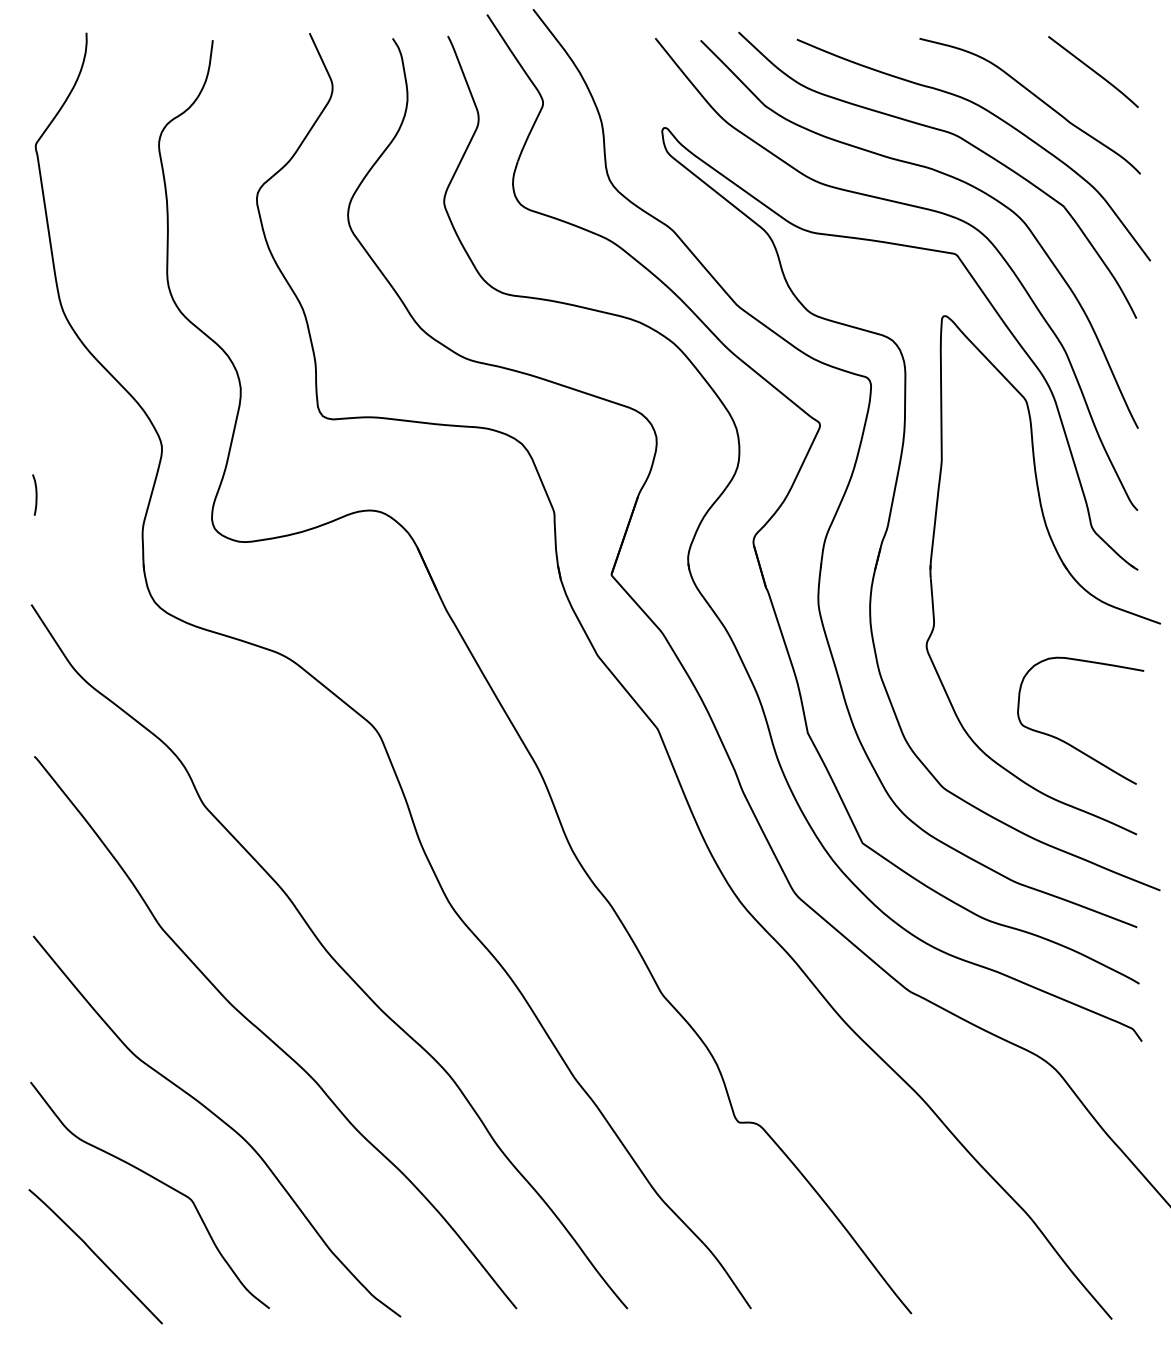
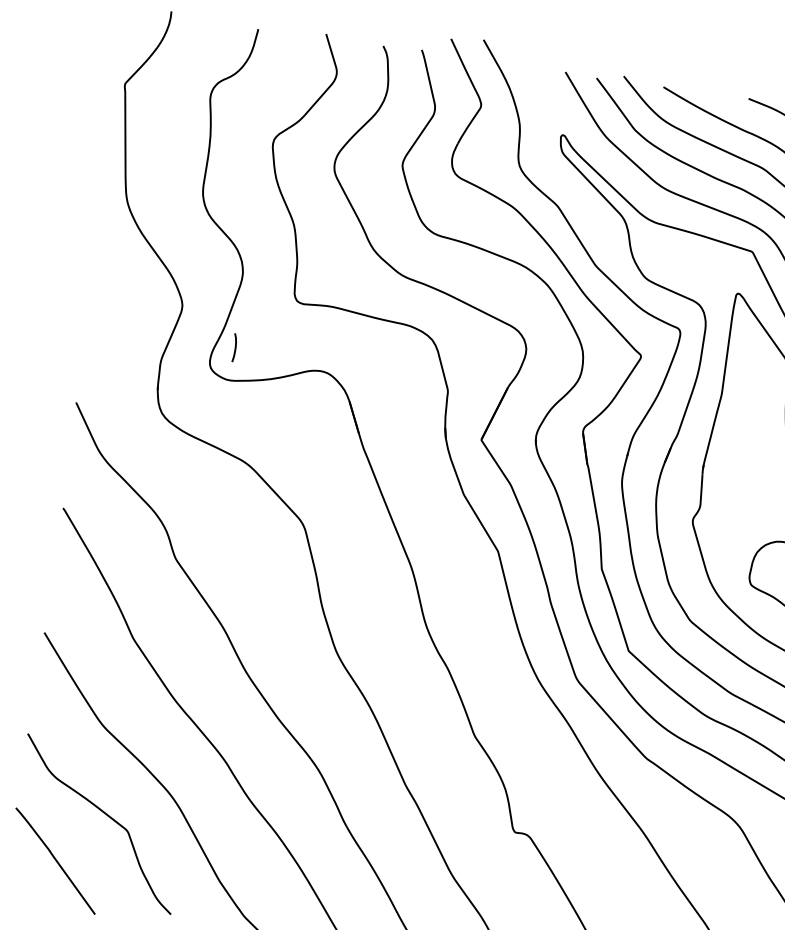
curve: (35, 494) -> (234, 347), moved

